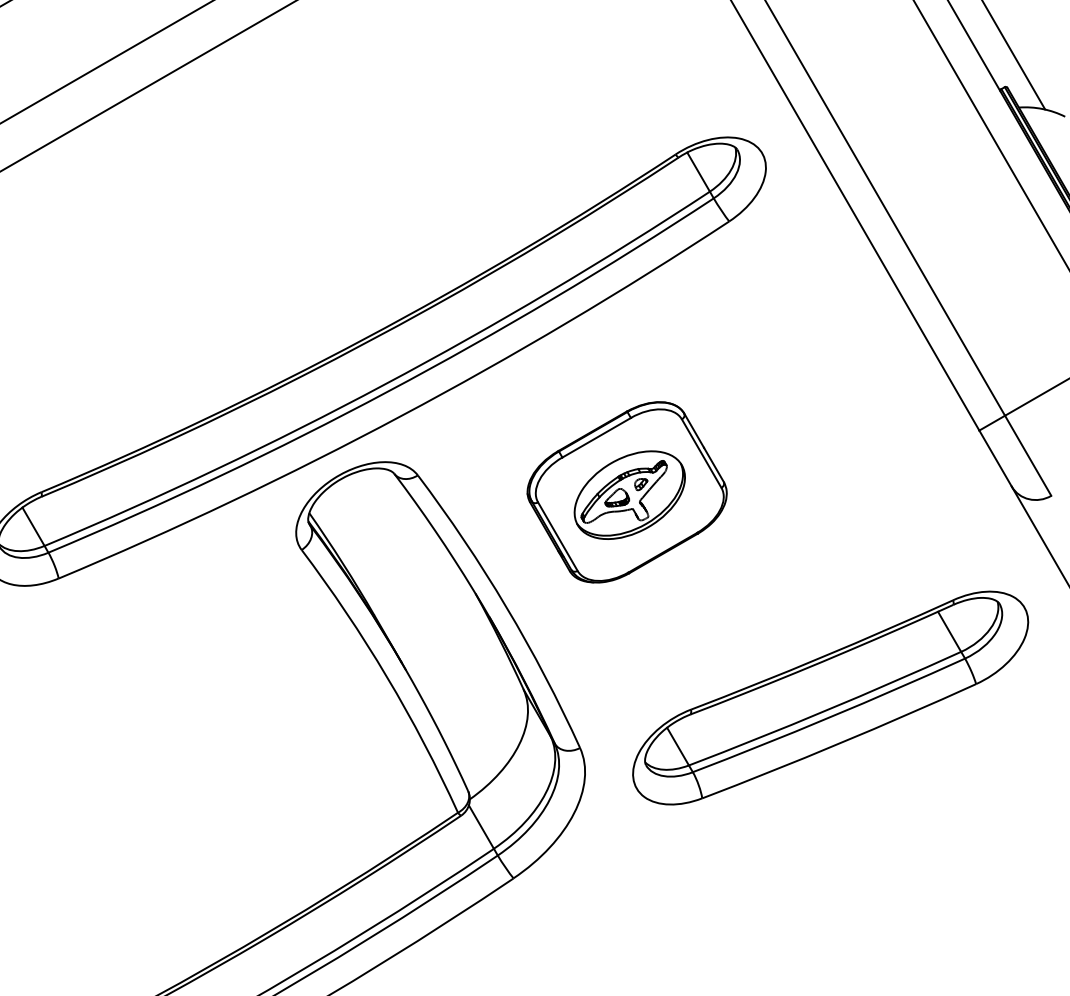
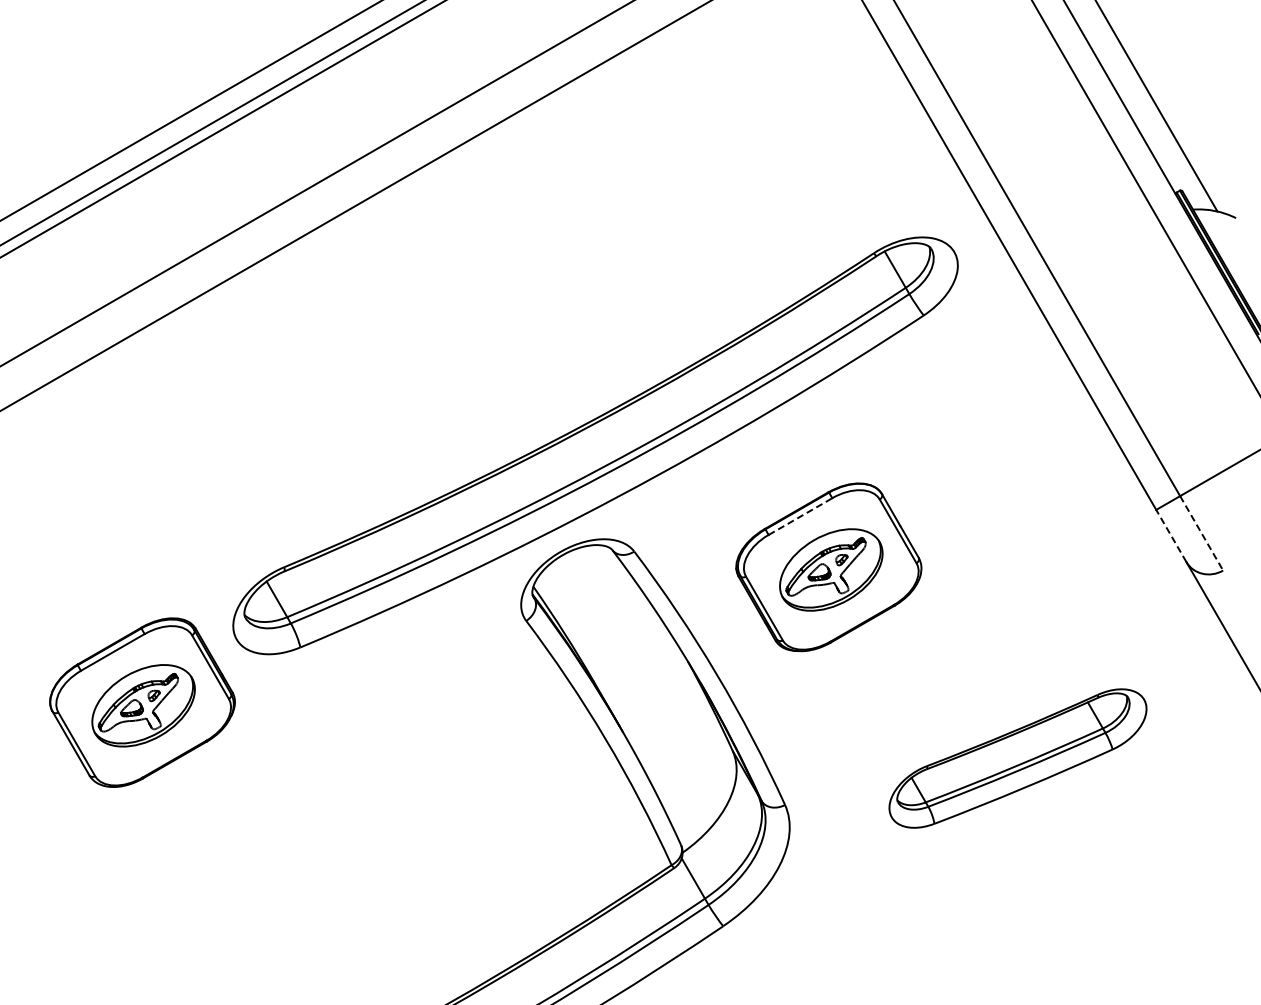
line: (596, 437) -> (800, 516), solid -> dashed
line: (1028, 455) -> (1201, 533), solid -> dashed
line: (995, 458) -> (1171, 535), solid -> dashed
part: (830, 697) -> (1017, 758), size x0.7

